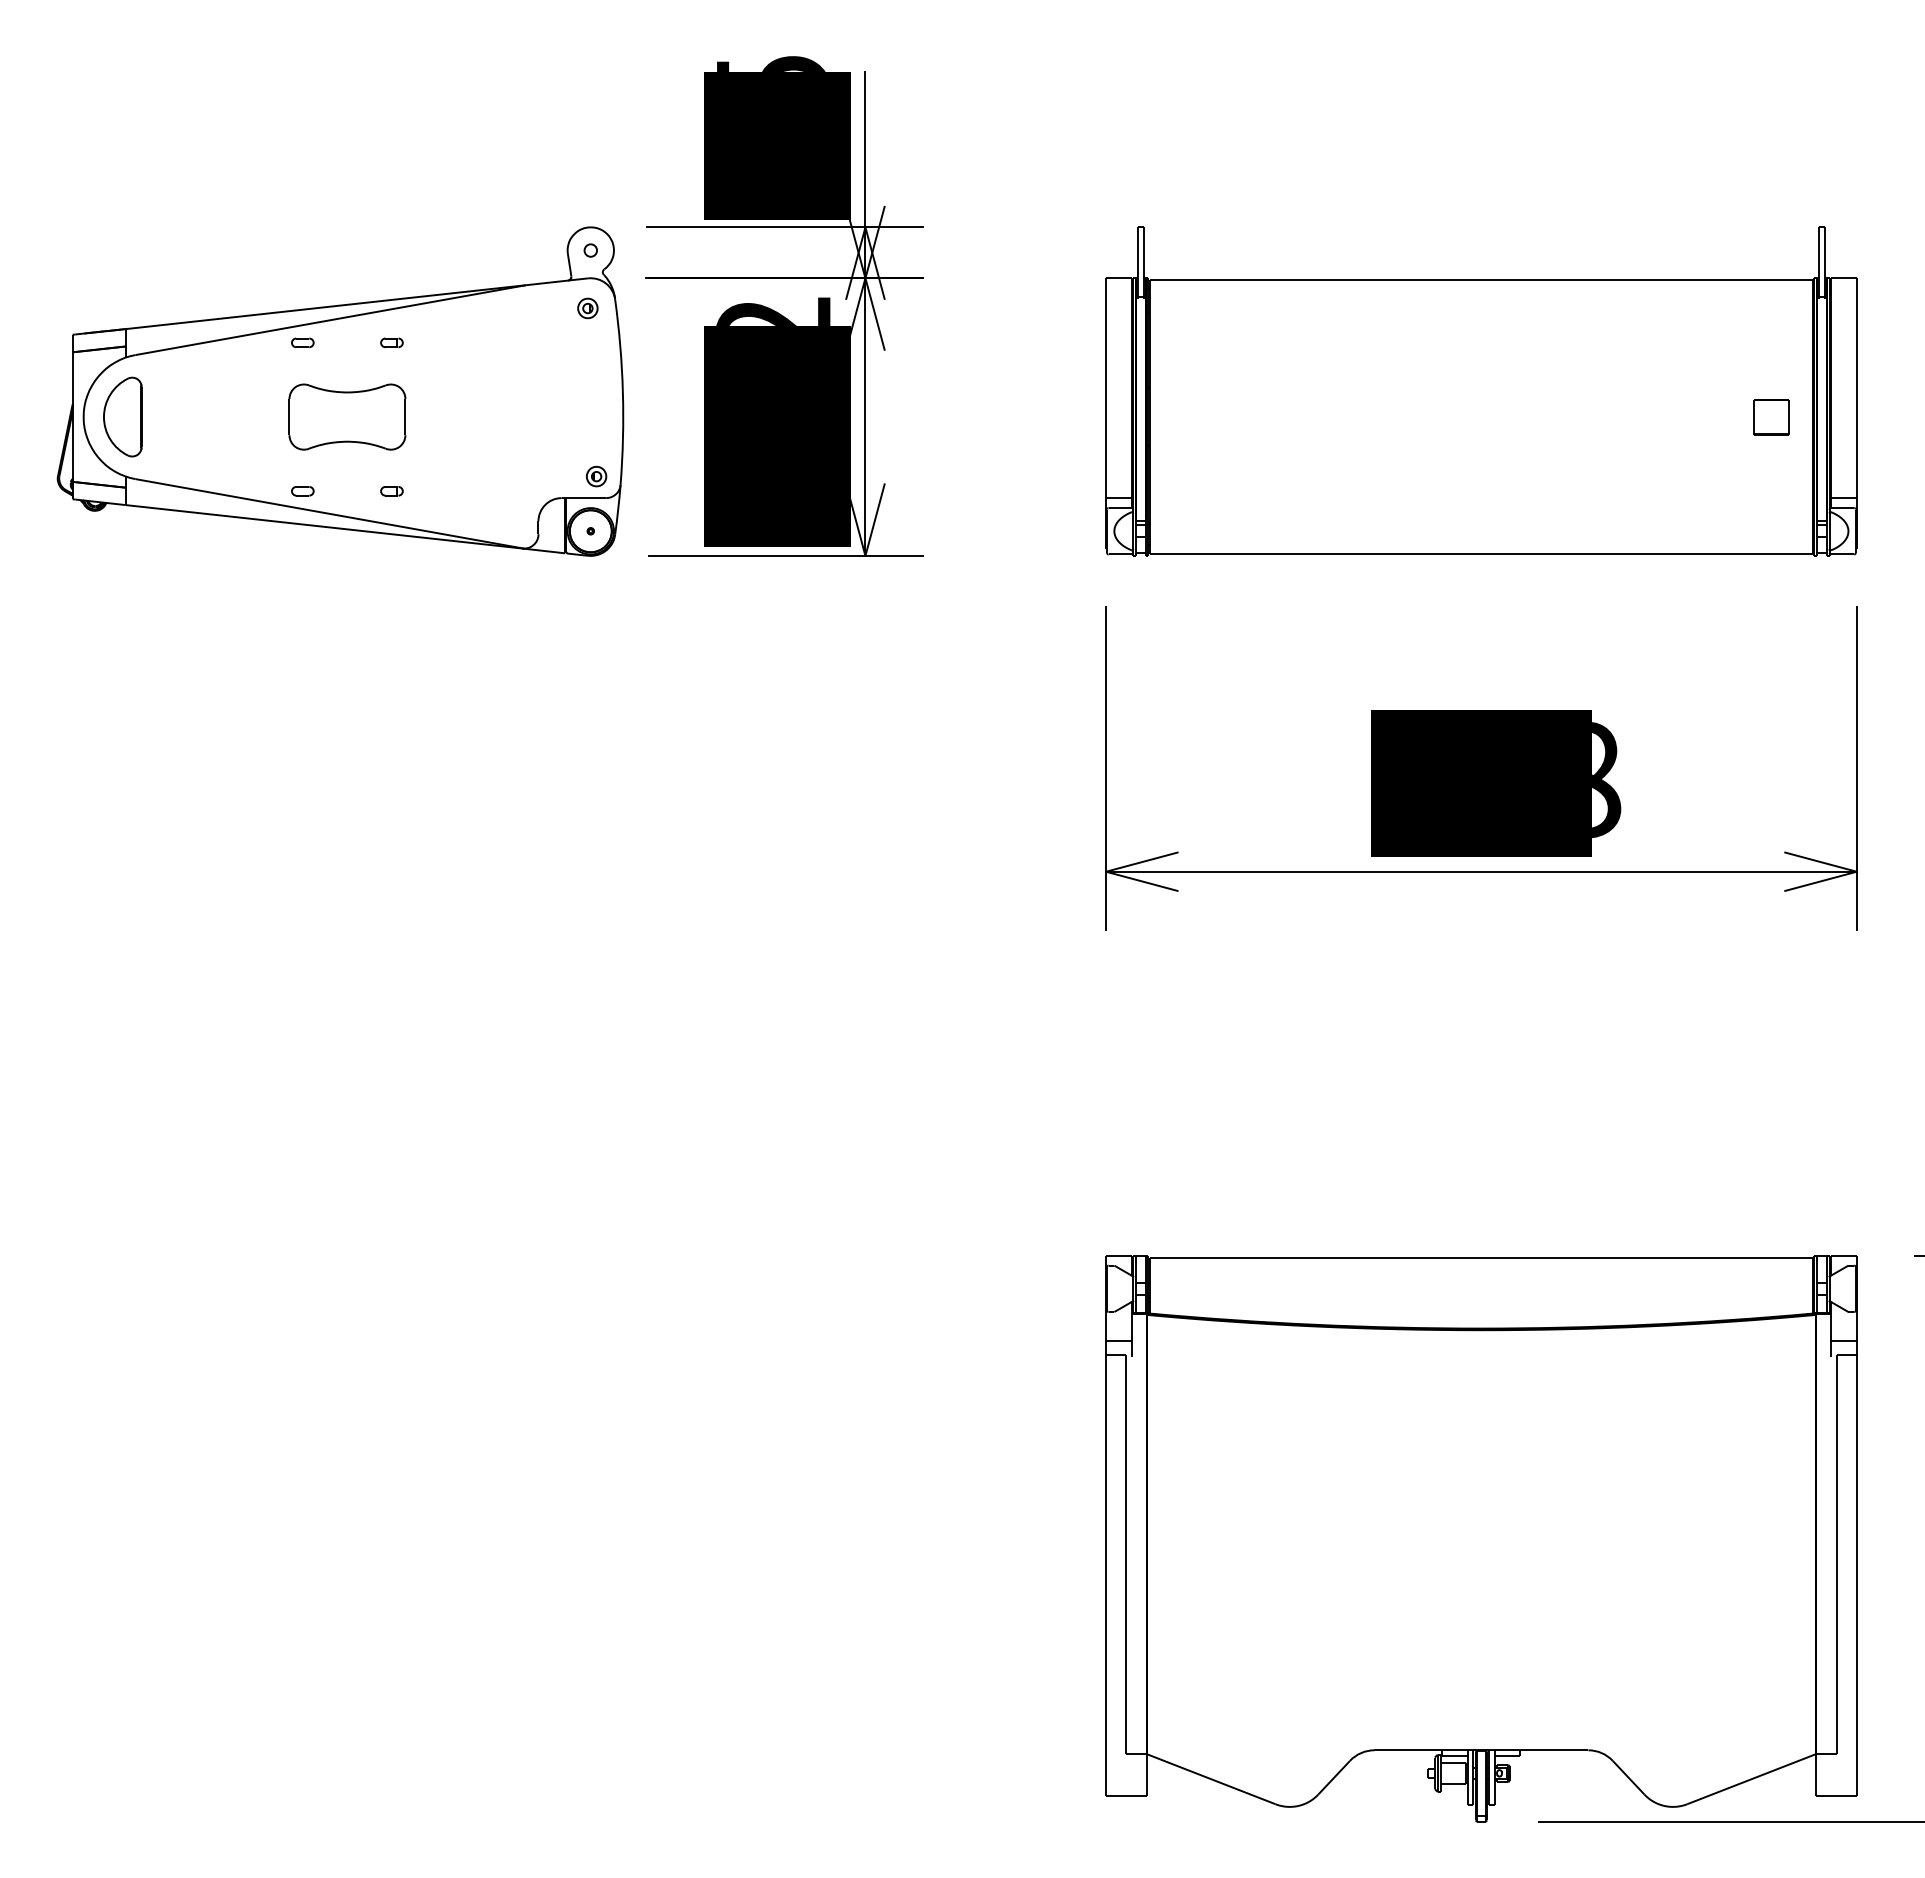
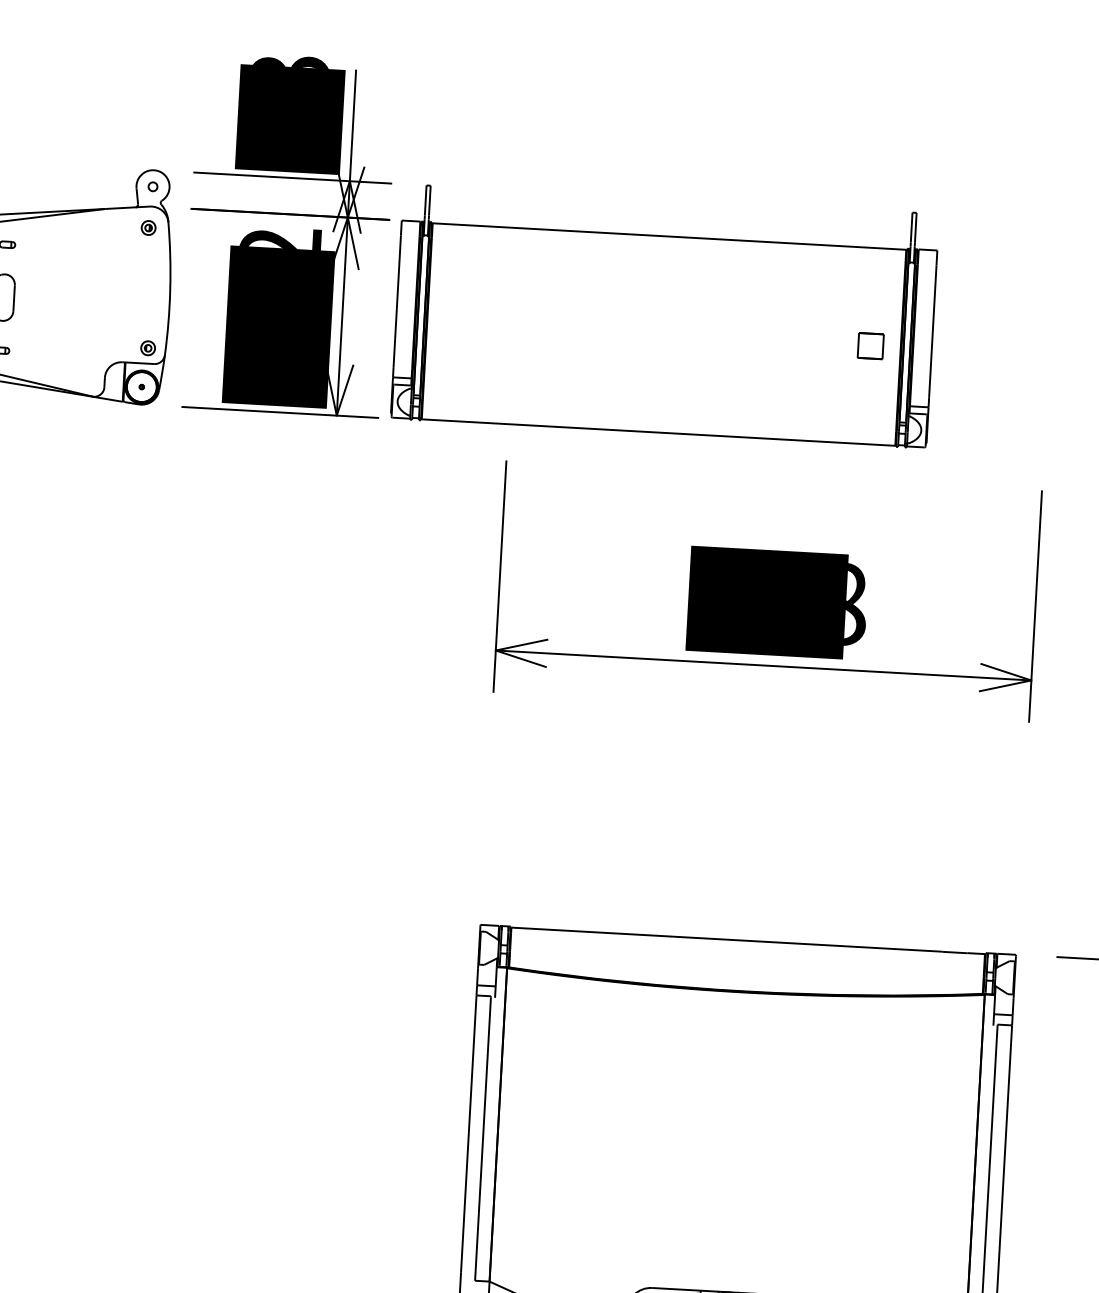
text: (771, 63) -> (289, 60), 35 -> 43
part: (1481, 391) -> (665, 316), moved

